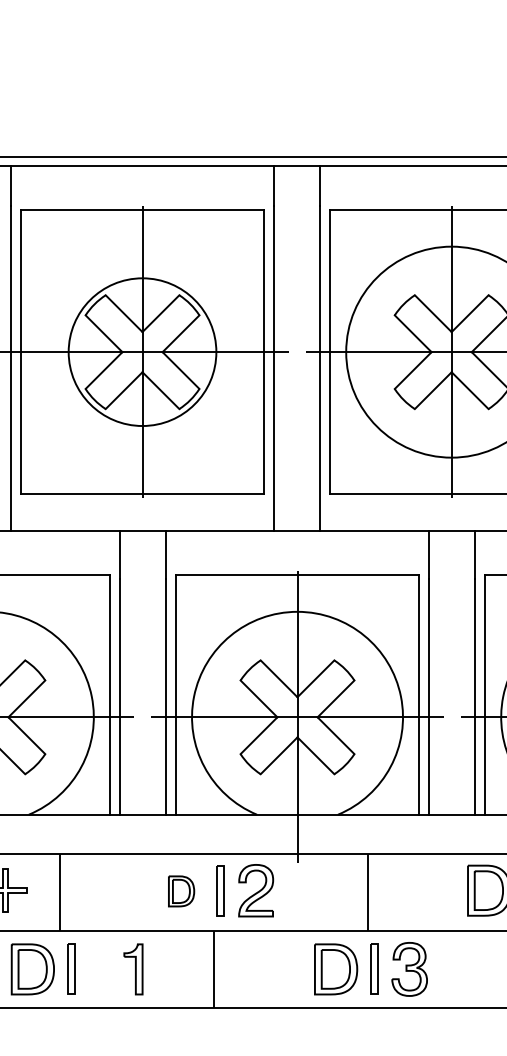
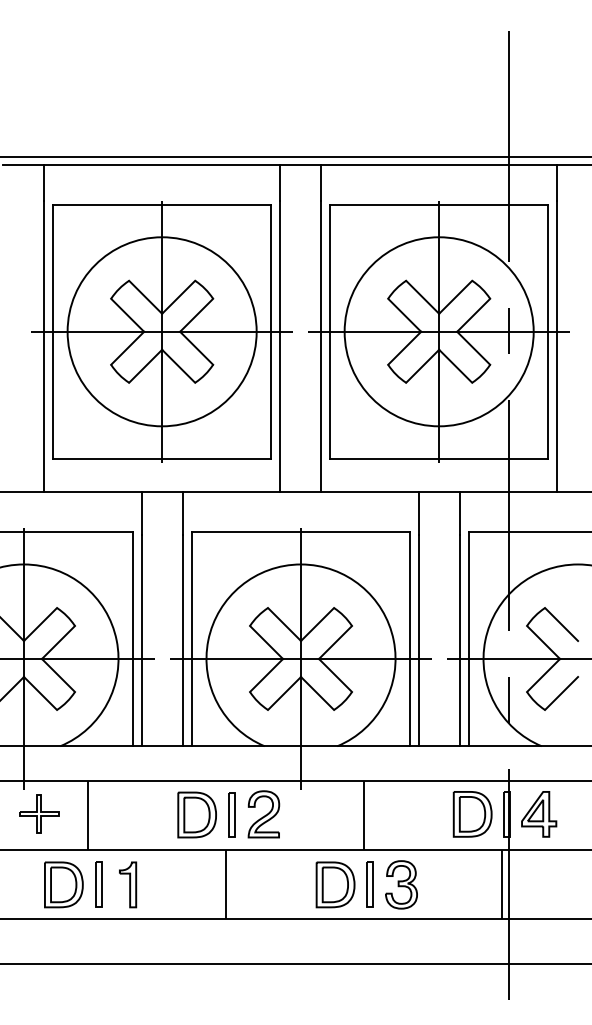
circle: (141, 351) -> (161, 331), size x1.43
part: (180, 890) -> (196, 814), size x1.67
part: (133, 968) -> (128, 884), moved

